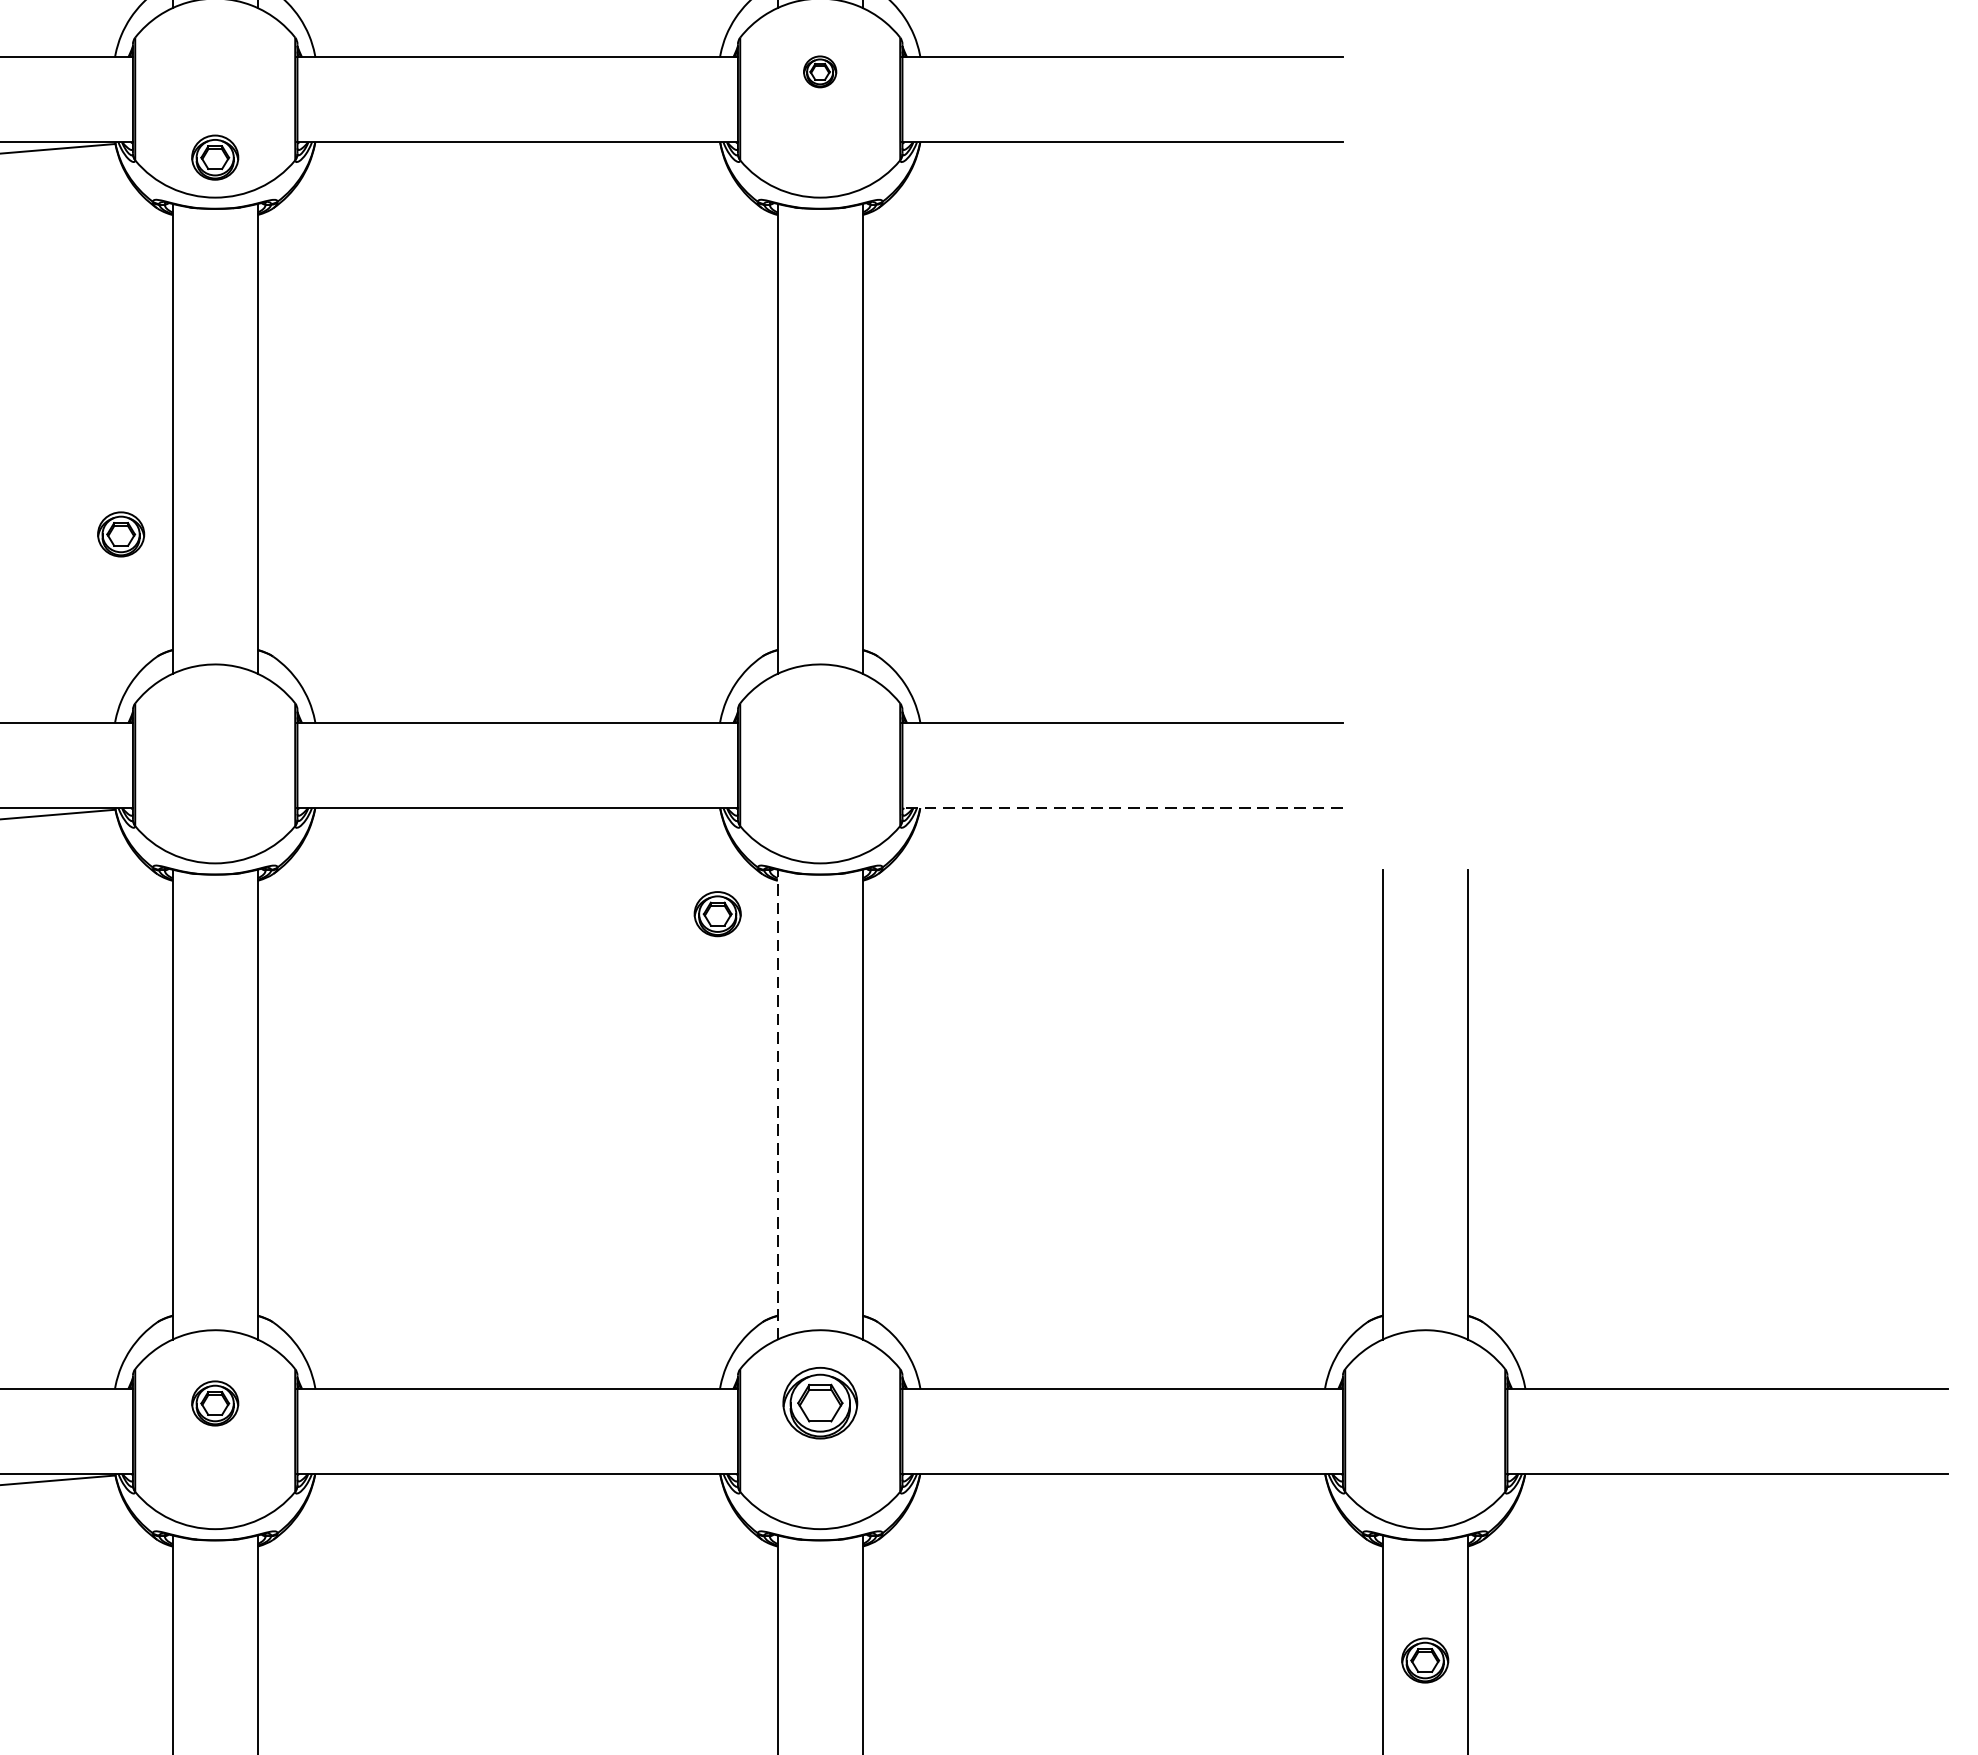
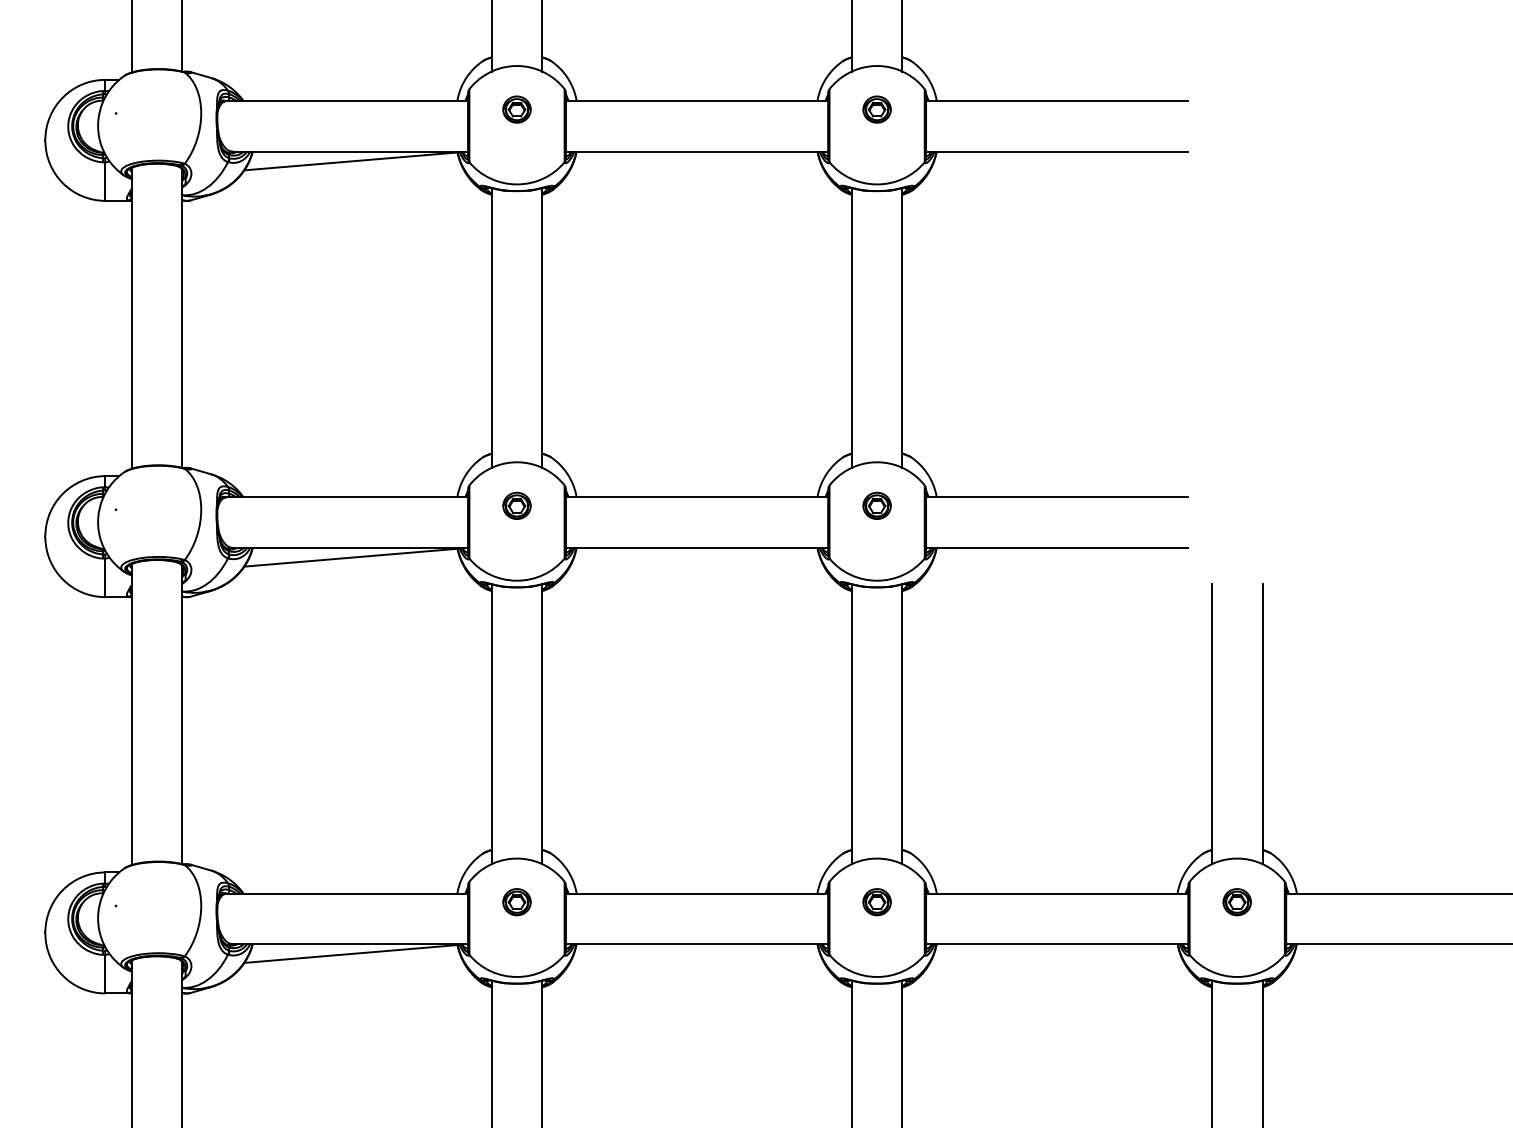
part: (819, 71) -> (876, 109), size x1.43
part: (214, 157) -> (516, 109), moved
part: (120, 533) -> (516, 505), moved
line: (1121, 807) -> (1056, 547), dashed -> solid
part: (716, 913) -> (876, 505), moved
line: (777, 1104) -> (851, 724), dashed -> solid
part: (819, 1403) -> (876, 902), size x0.62
part: (1423, 1661) -> (1236, 902), moved

